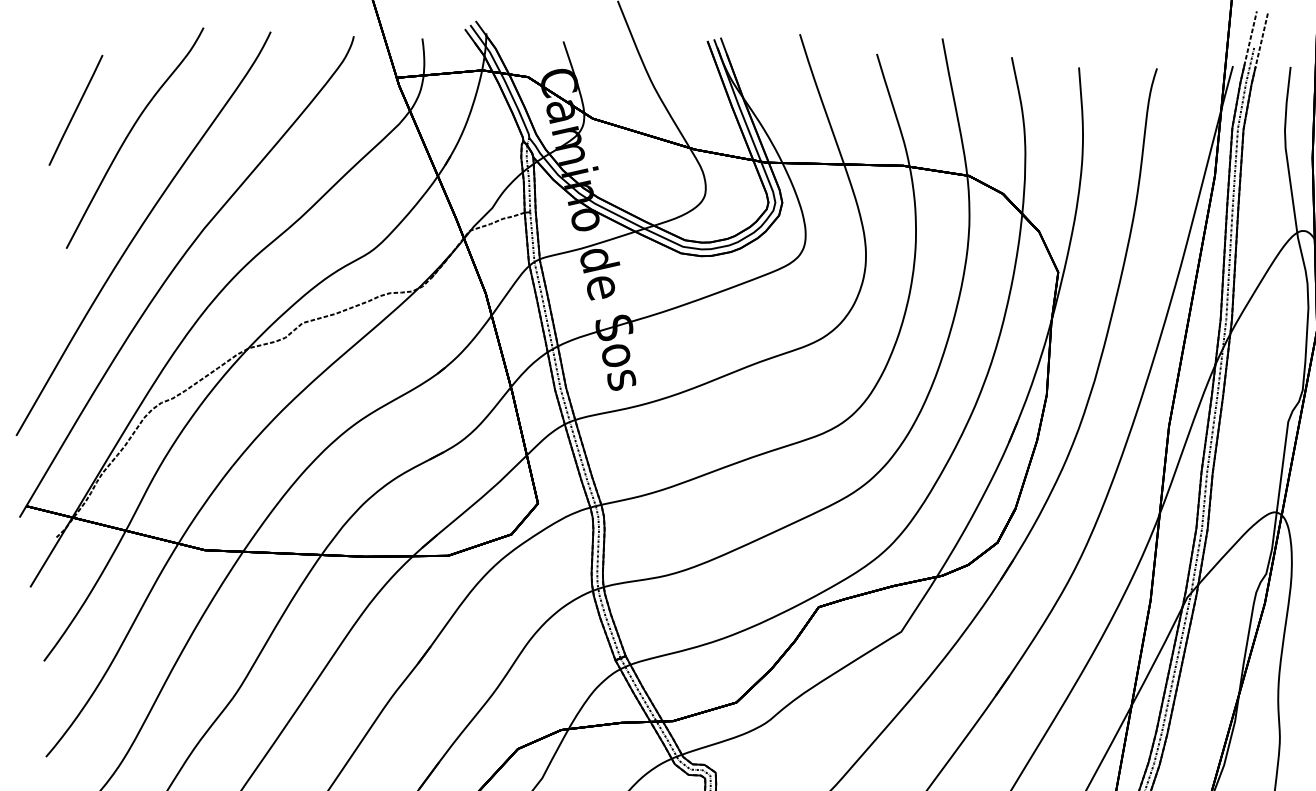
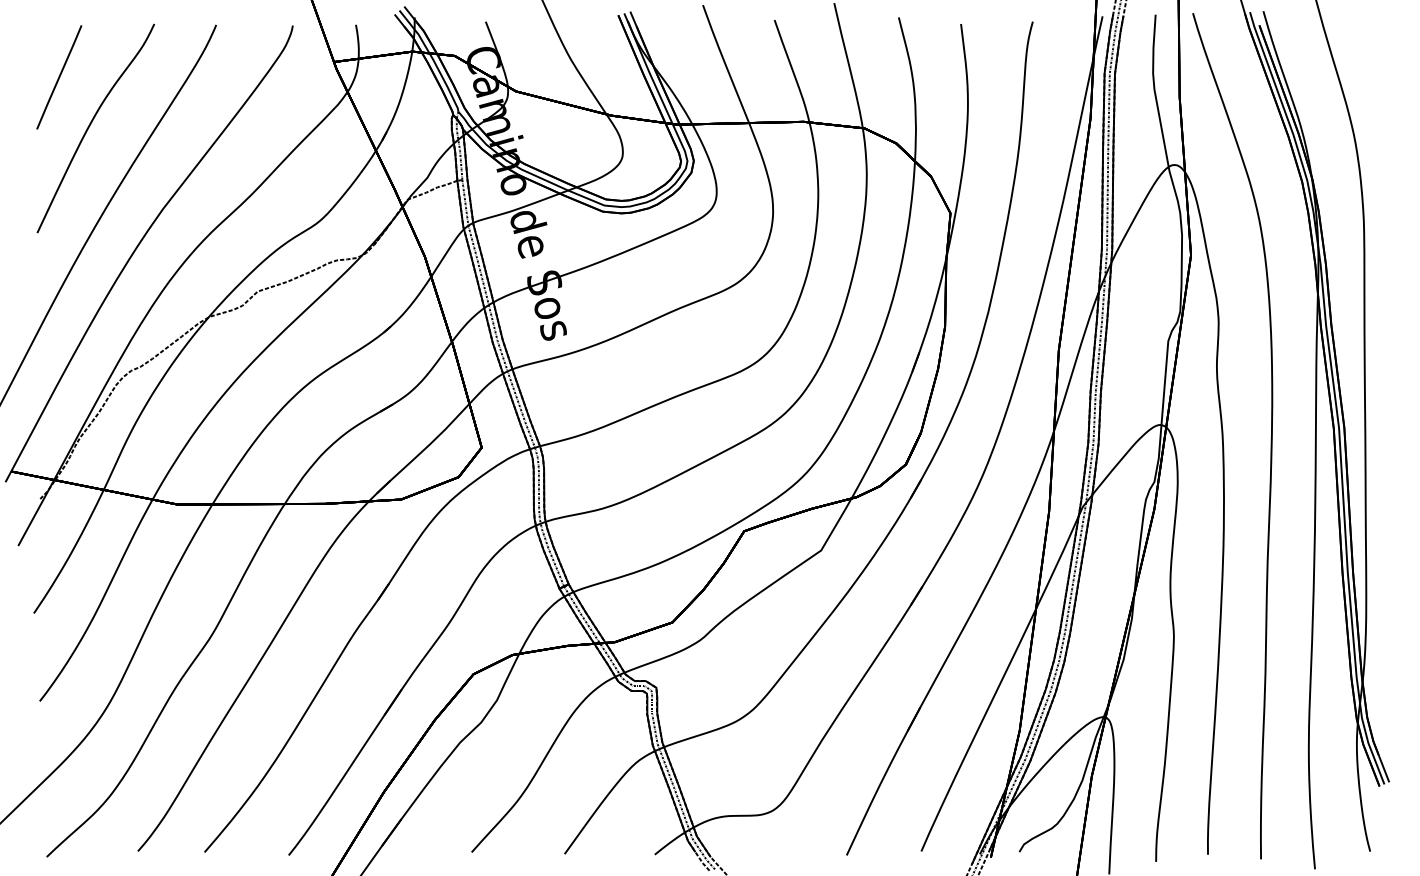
line: (76, 110) -> (59, 77), moved

